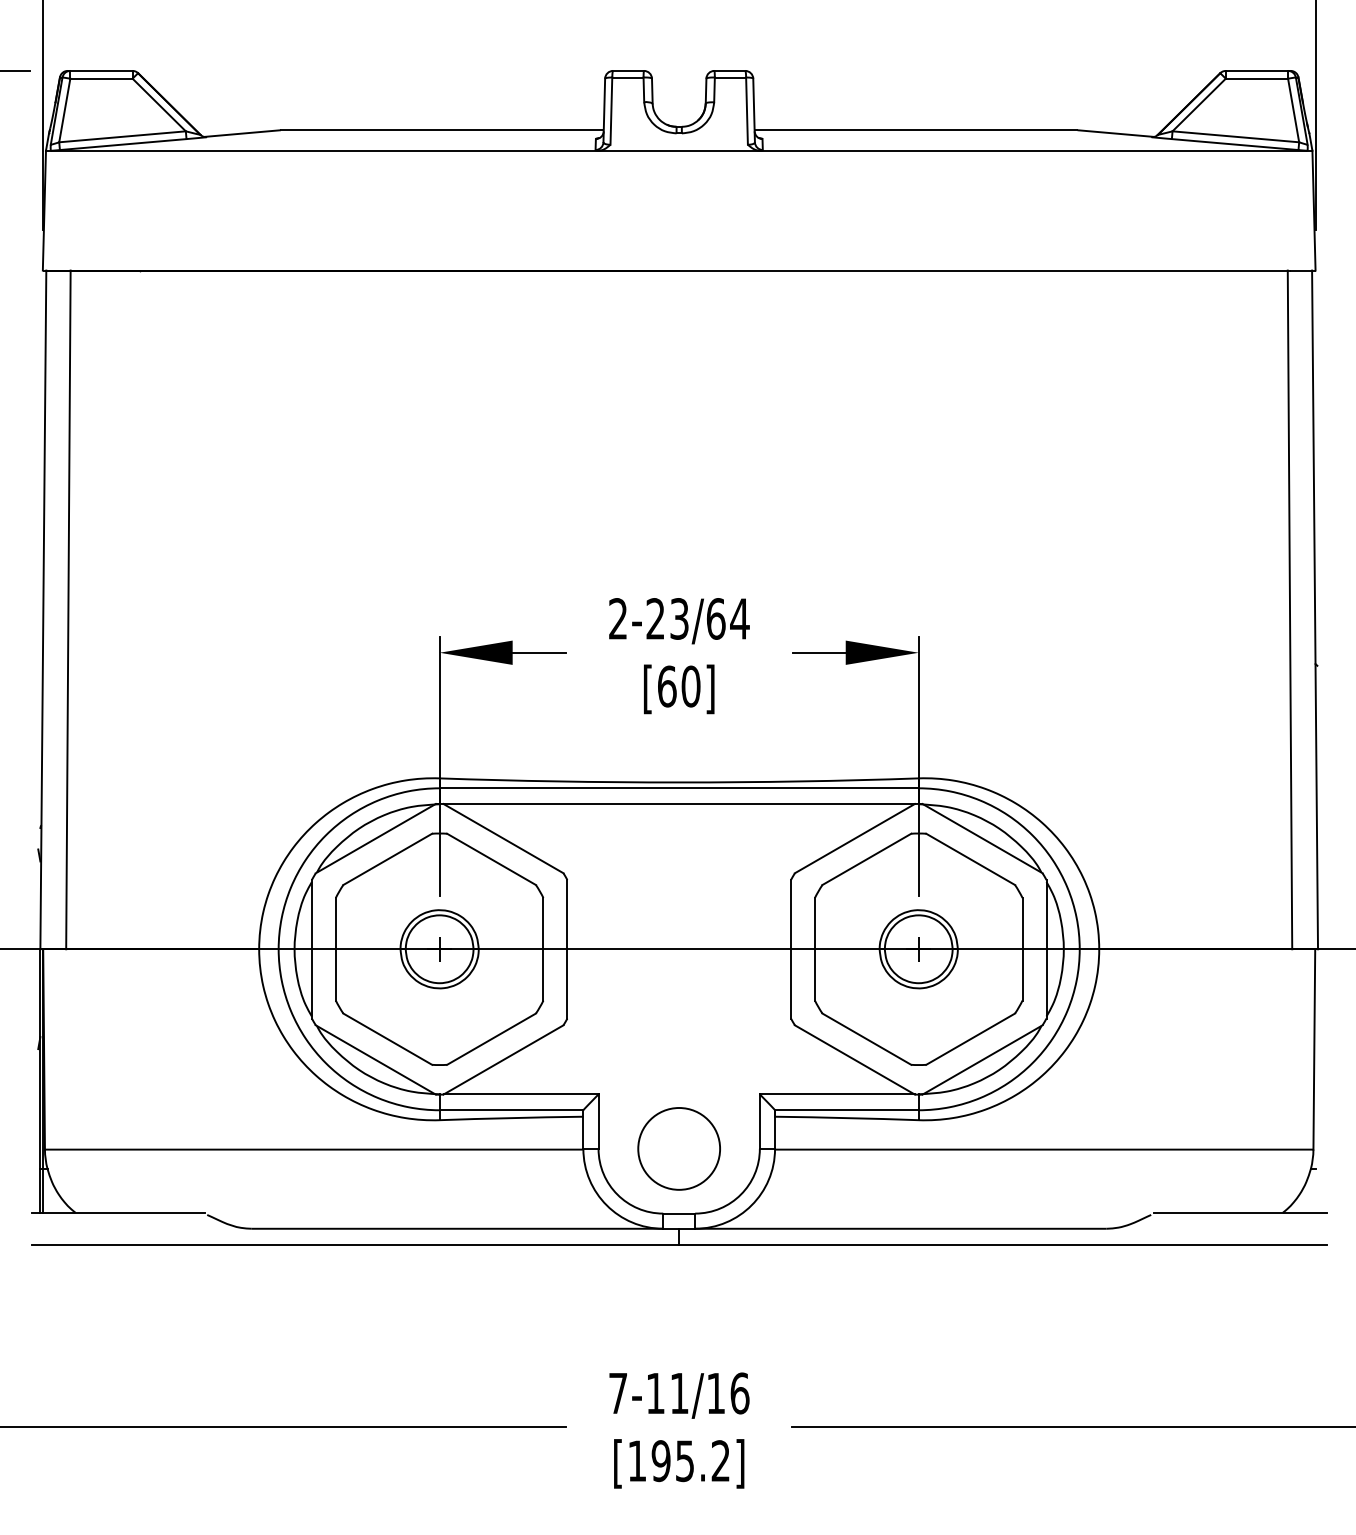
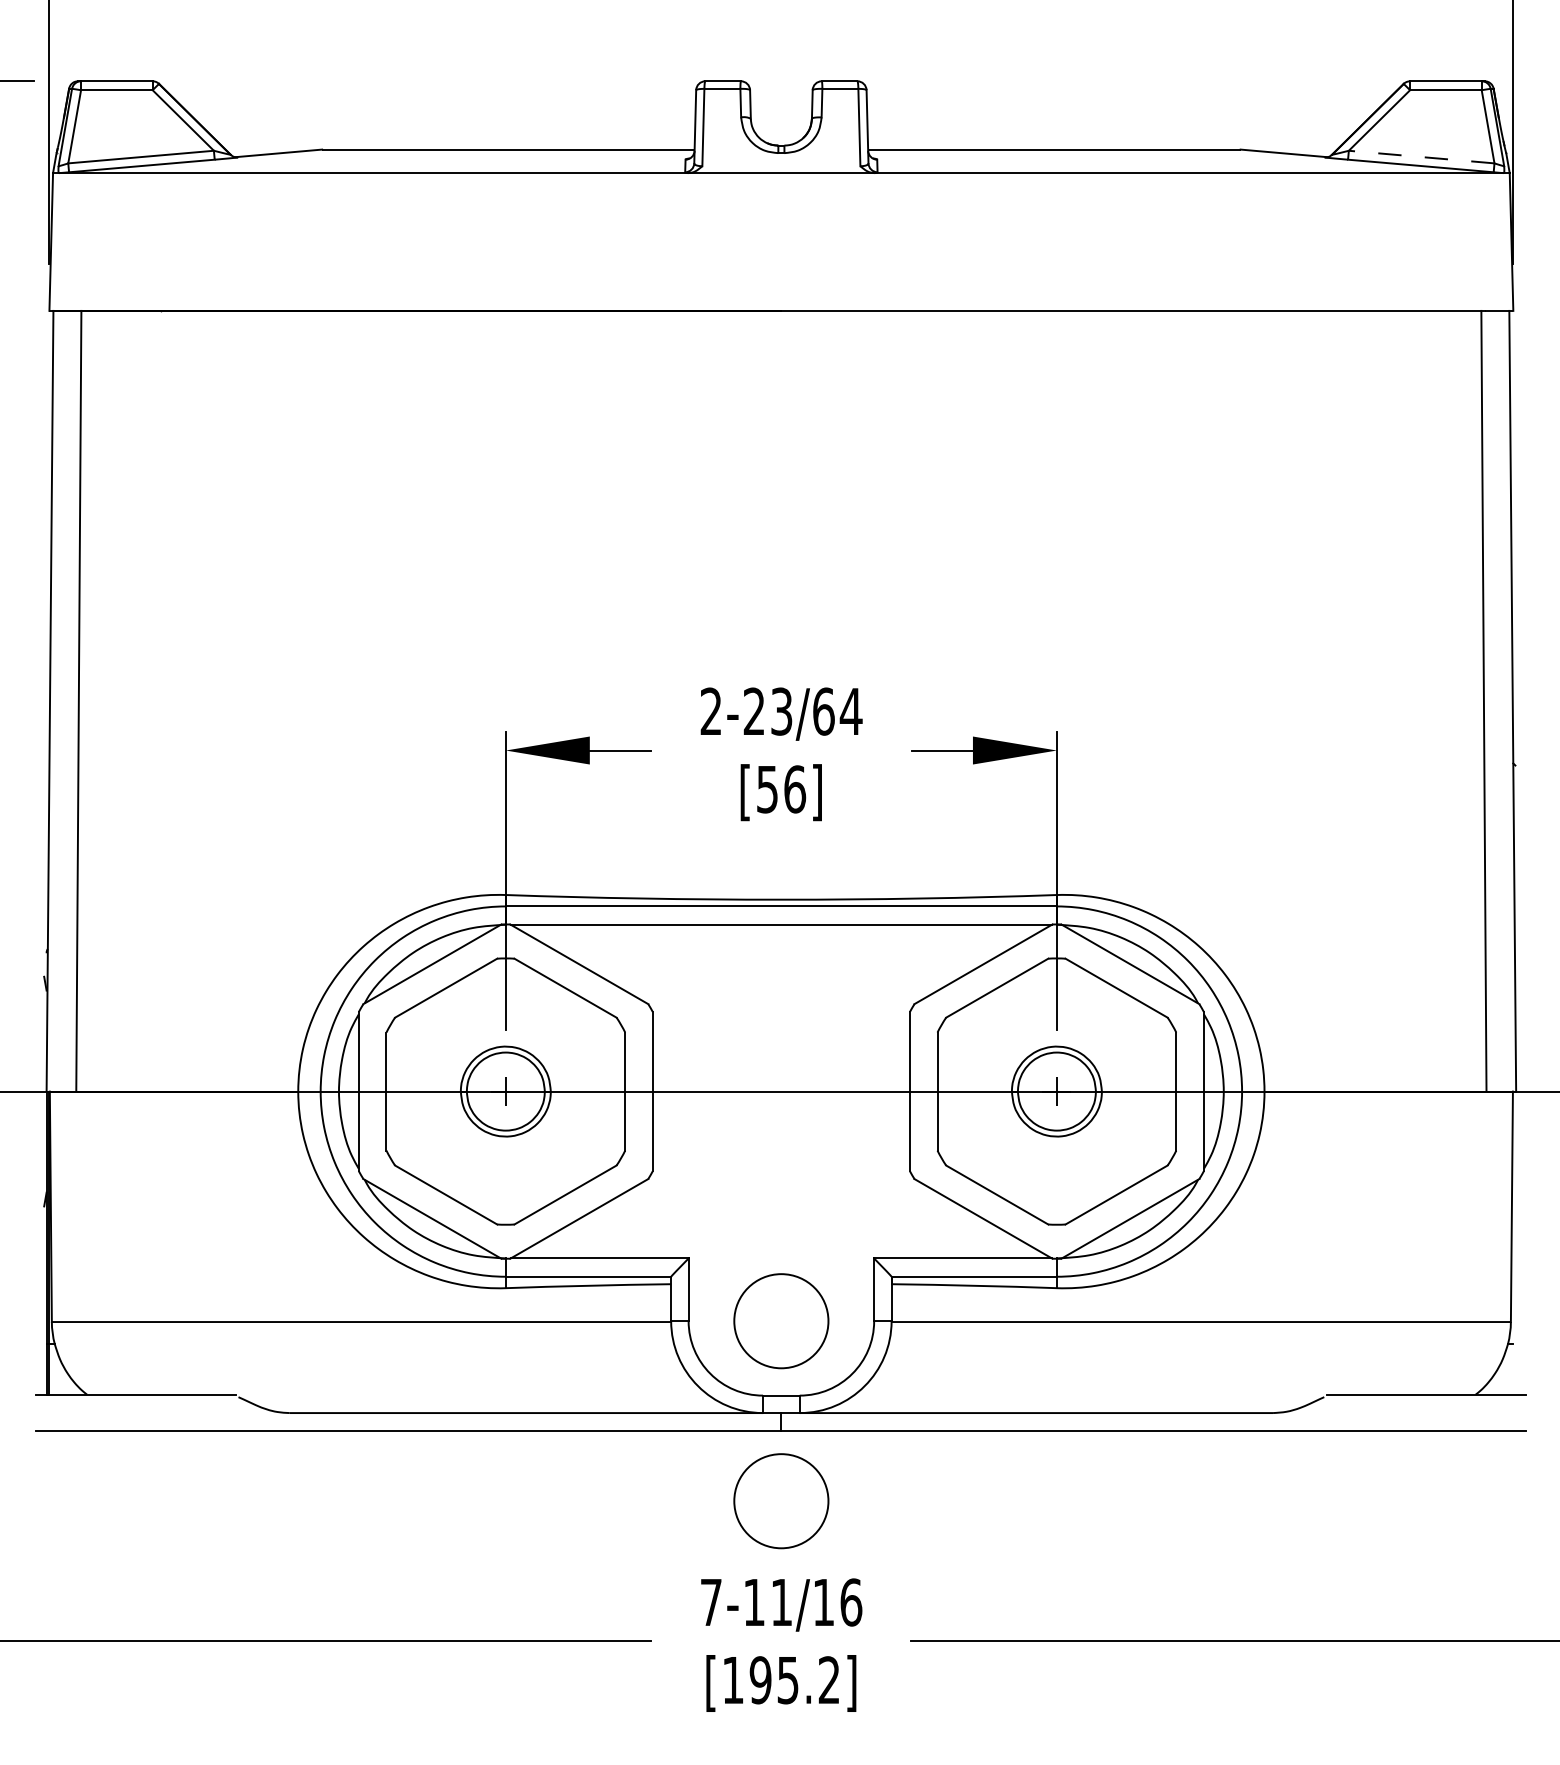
line: (1235, 137) -> (1421, 157), solid -> dashed
text: (679, 686) -> (781, 789), [60] -> [56]
circle: (679, 1305) -> (781, 1501), added

